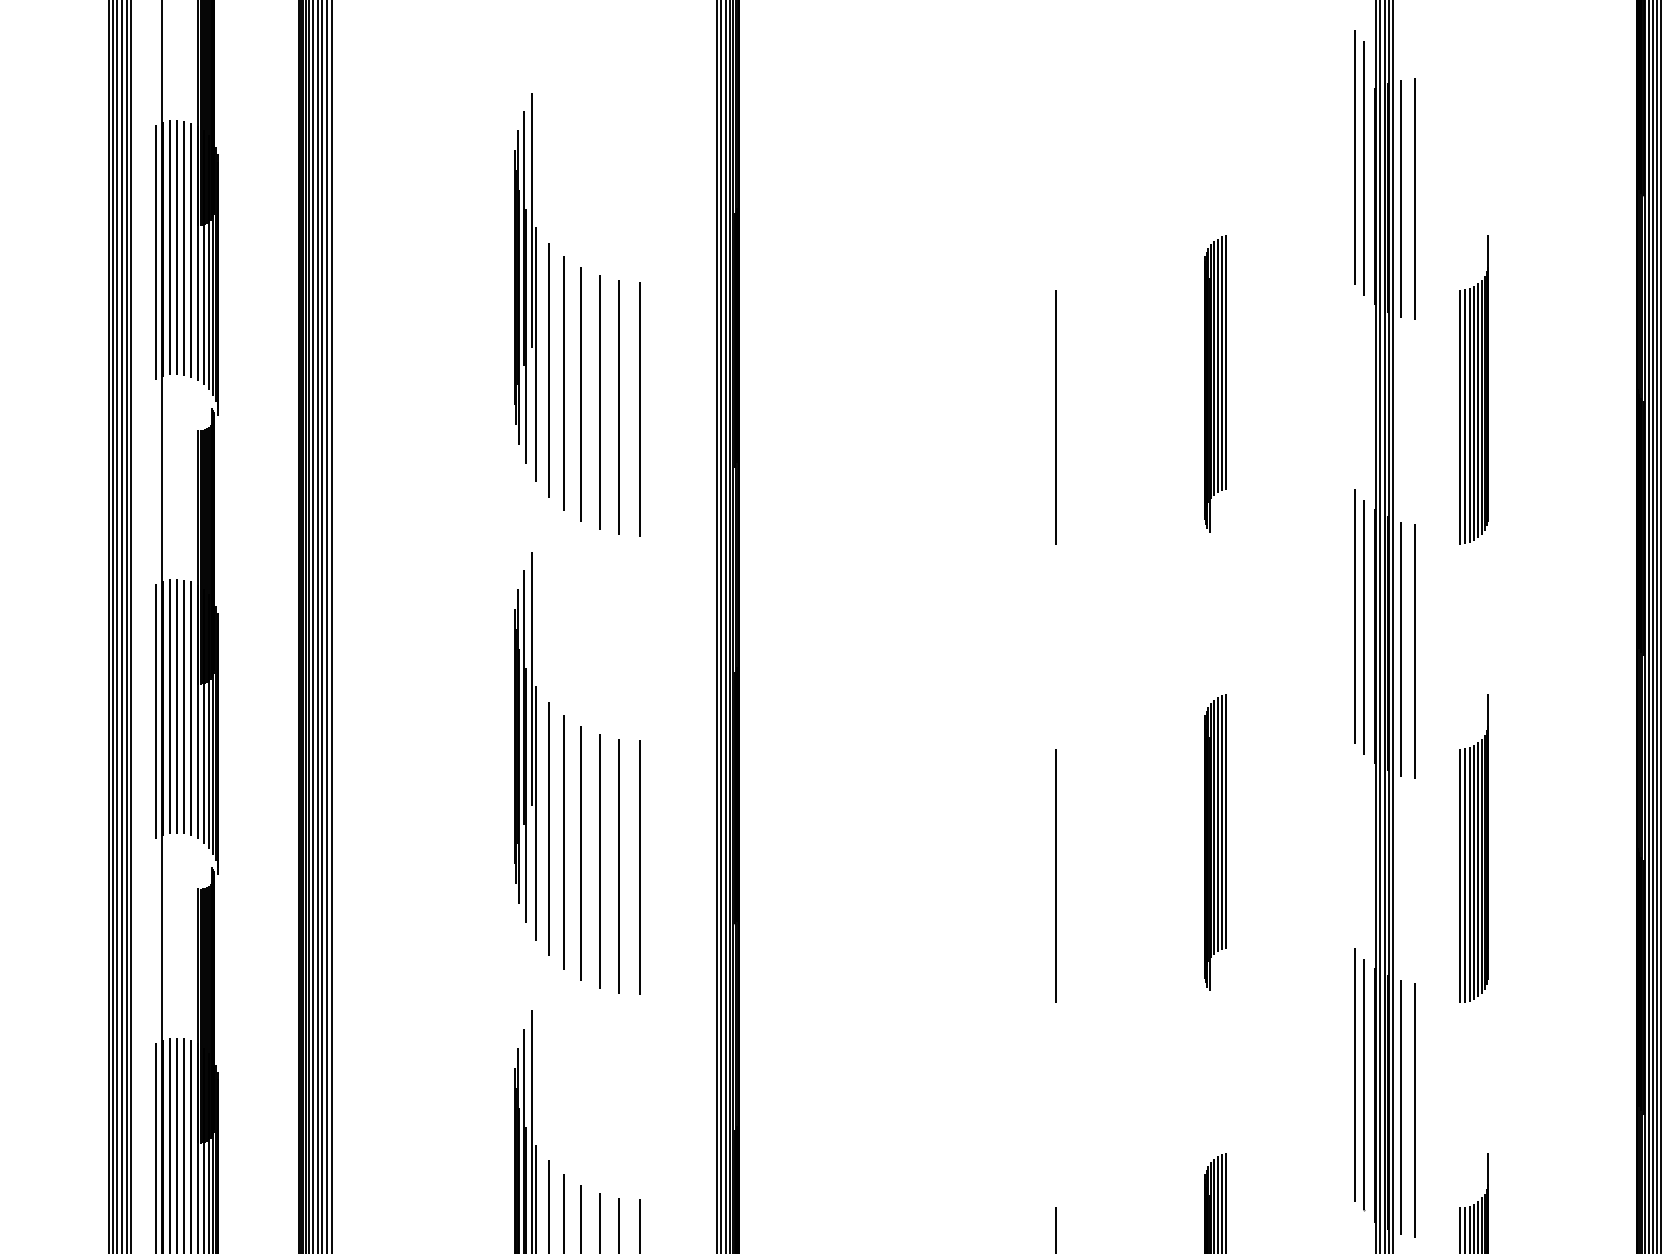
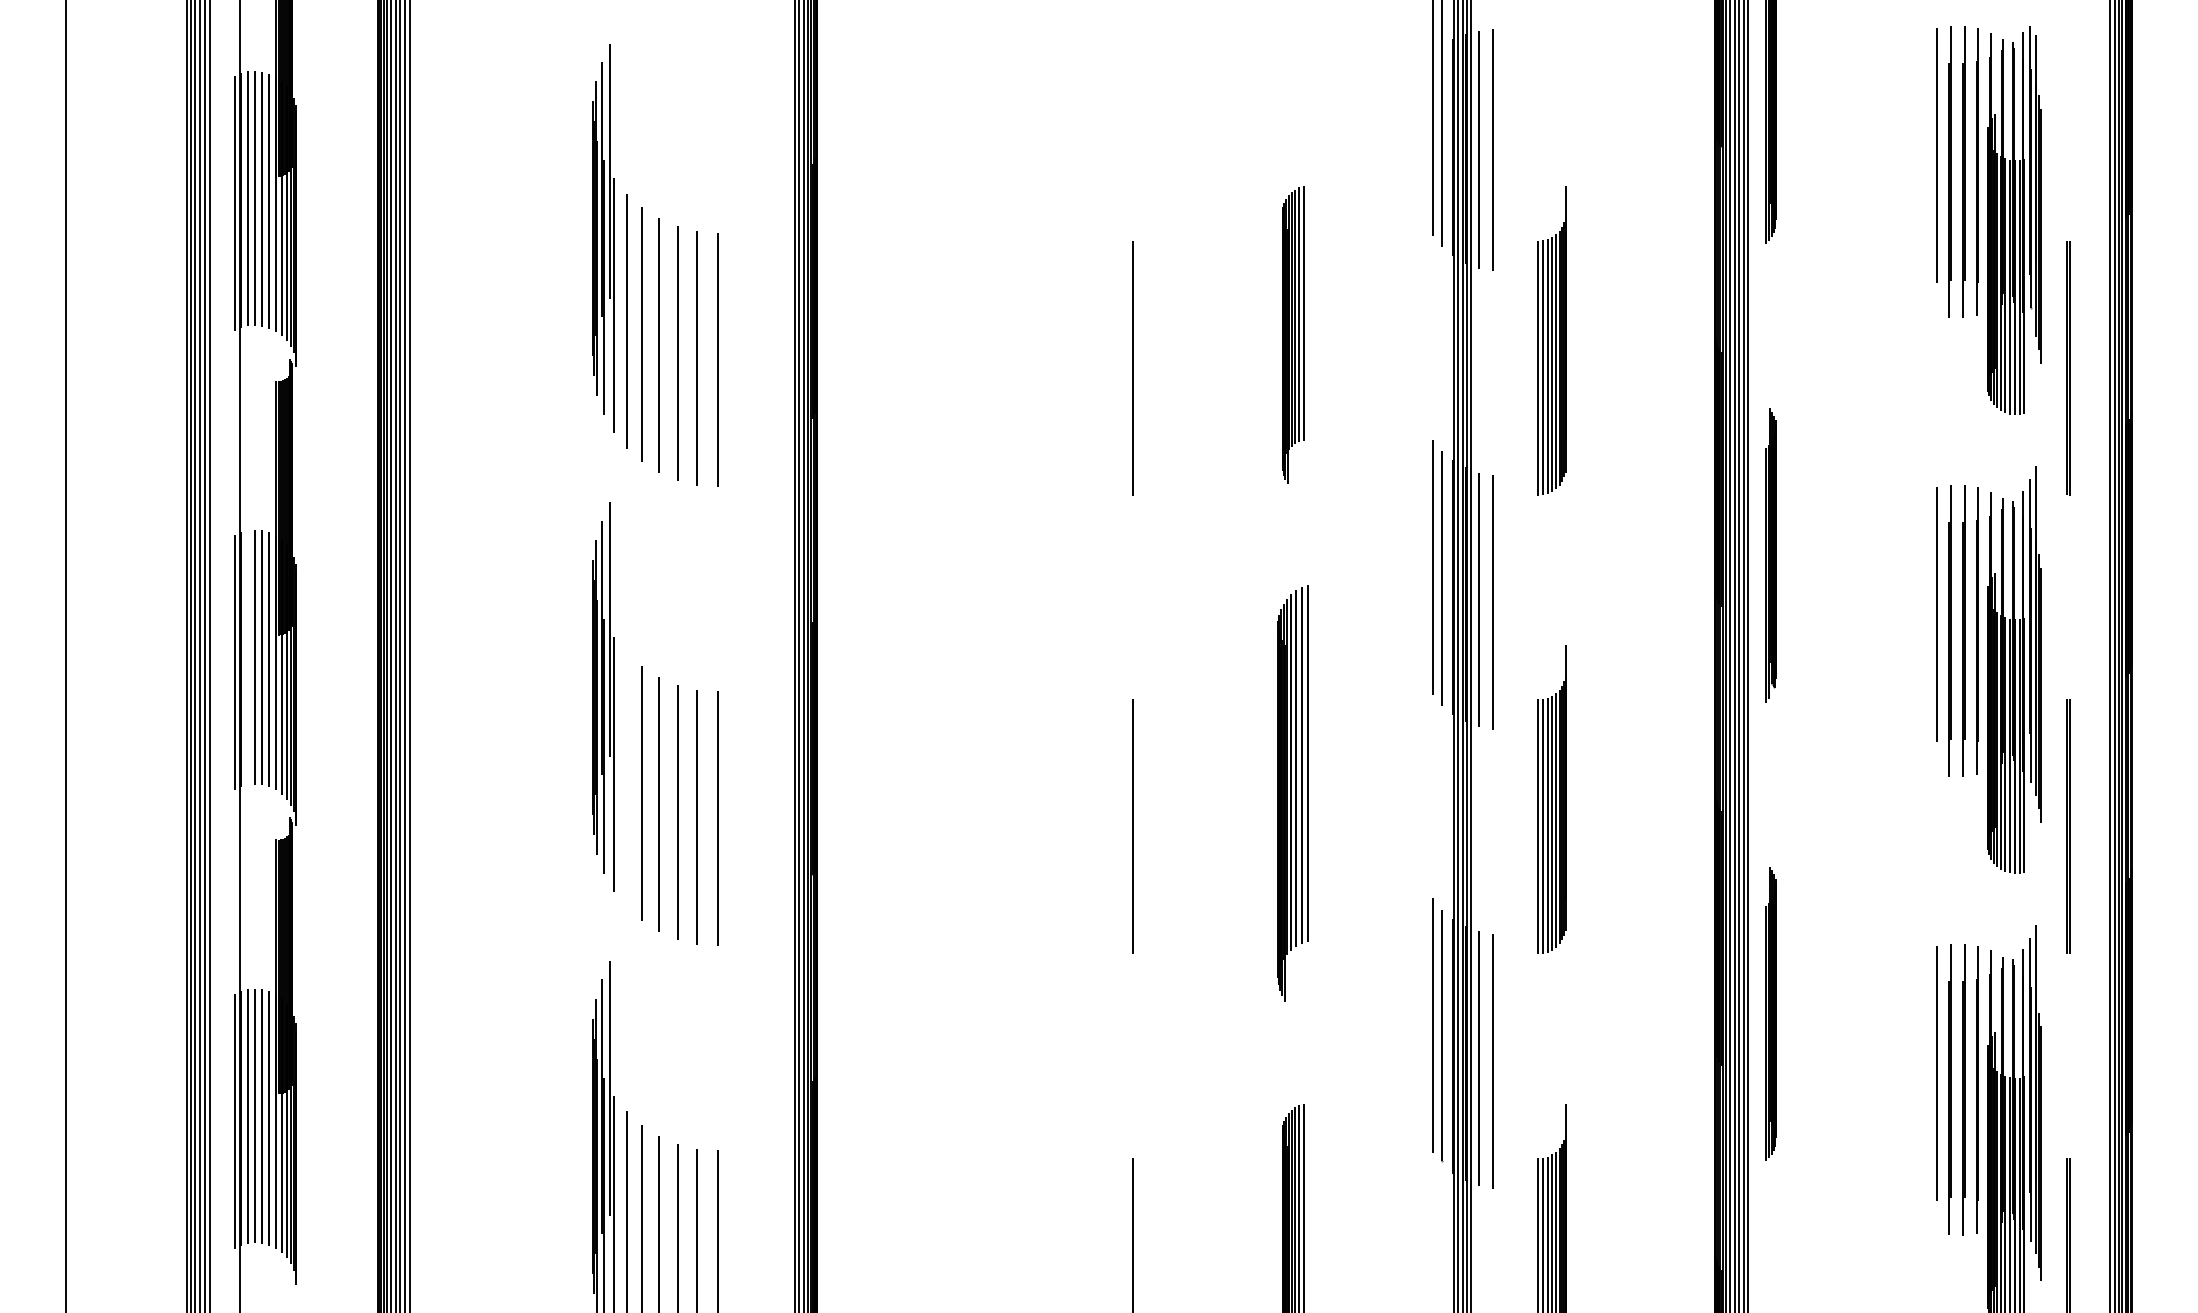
line: (170, 706) -> (248, 657), removed
line: (549, 828) -> (627, 779), removed
part: (1215, 842) -> (1293, 793), size x1.4

